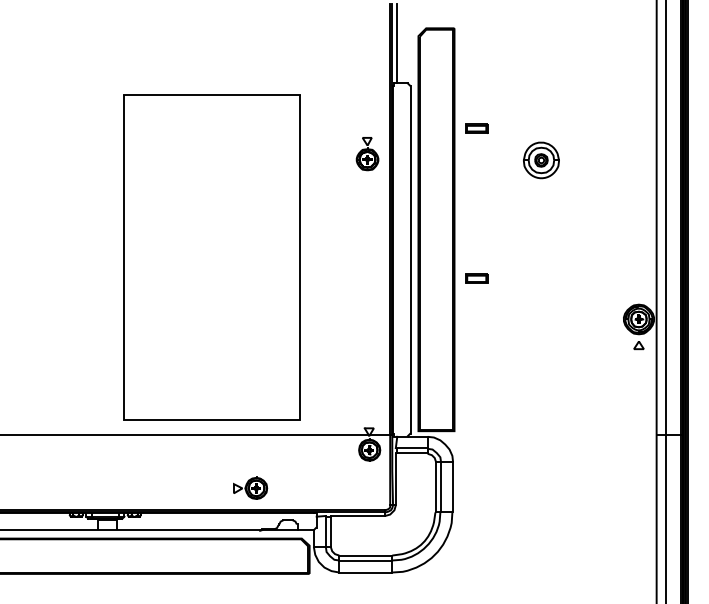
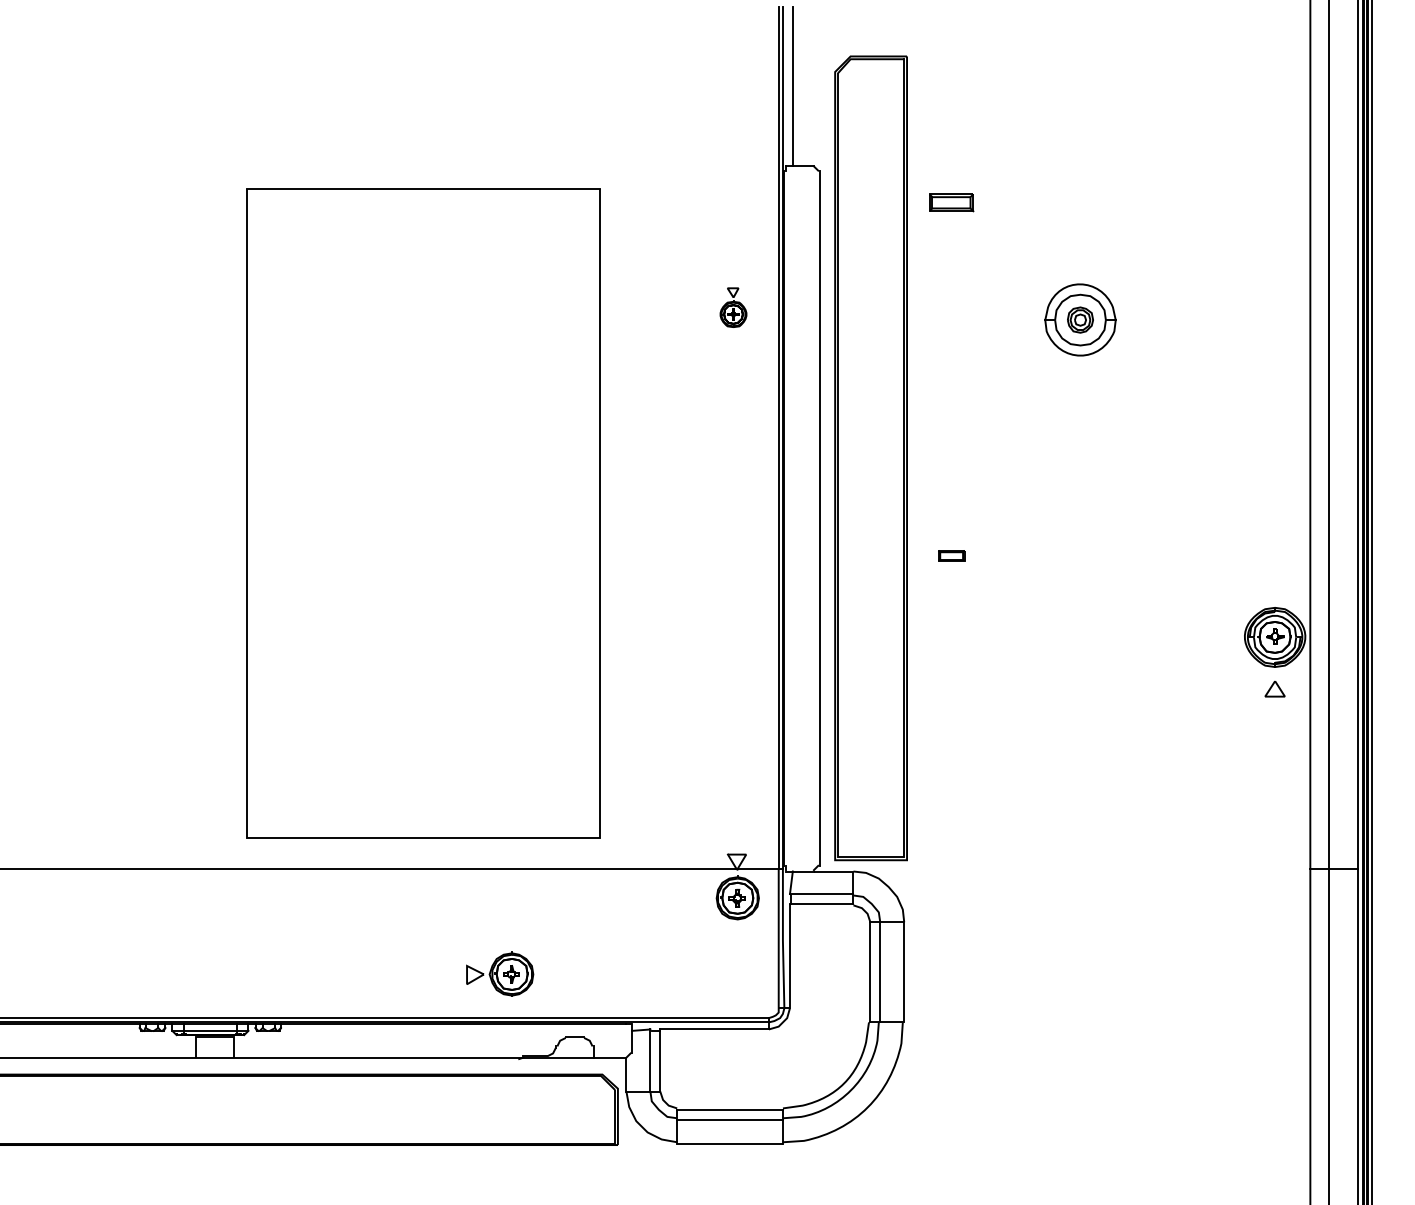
part: (476, 128) -> (950, 202), moved
part: (367, 154) -> (733, 308), size x0.6
part: (476, 278) -> (950, 555), size x0.6

